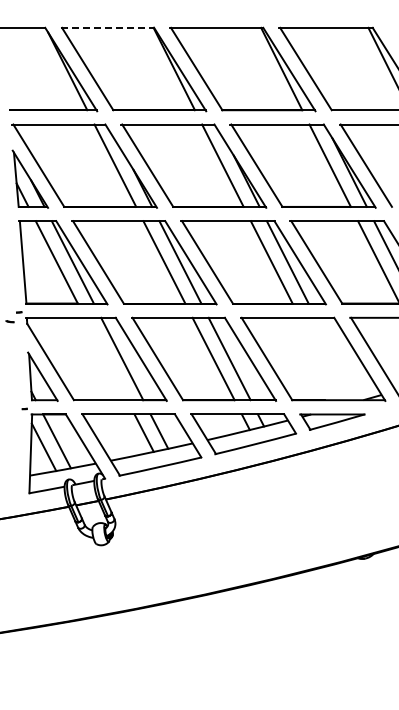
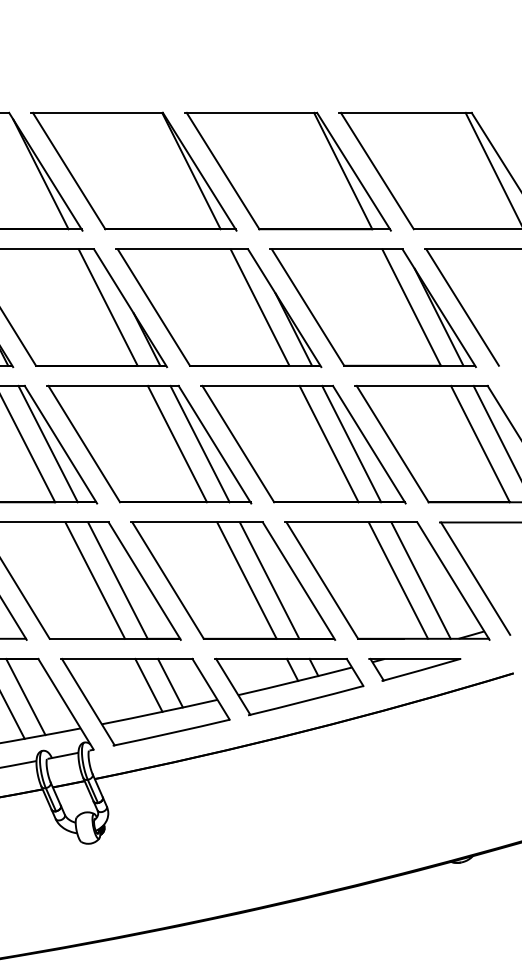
line: (107, 27) -> (97, 112), dashed -> solid
line: (106, 358) -> (95, 579), added
line: (320, 358) -> (397, 579), added
line: (336, 358) -> (420, 579), added

